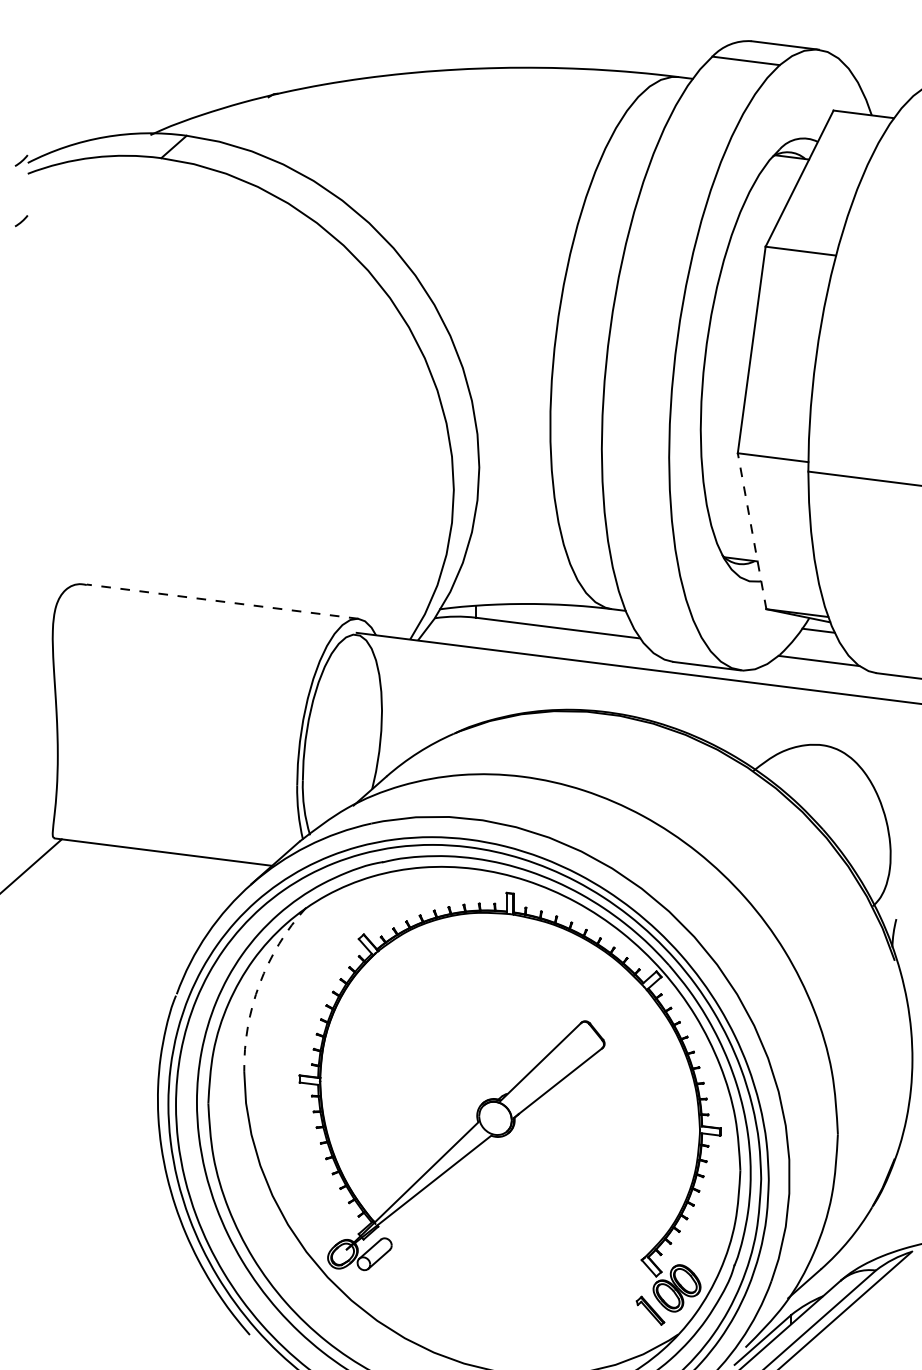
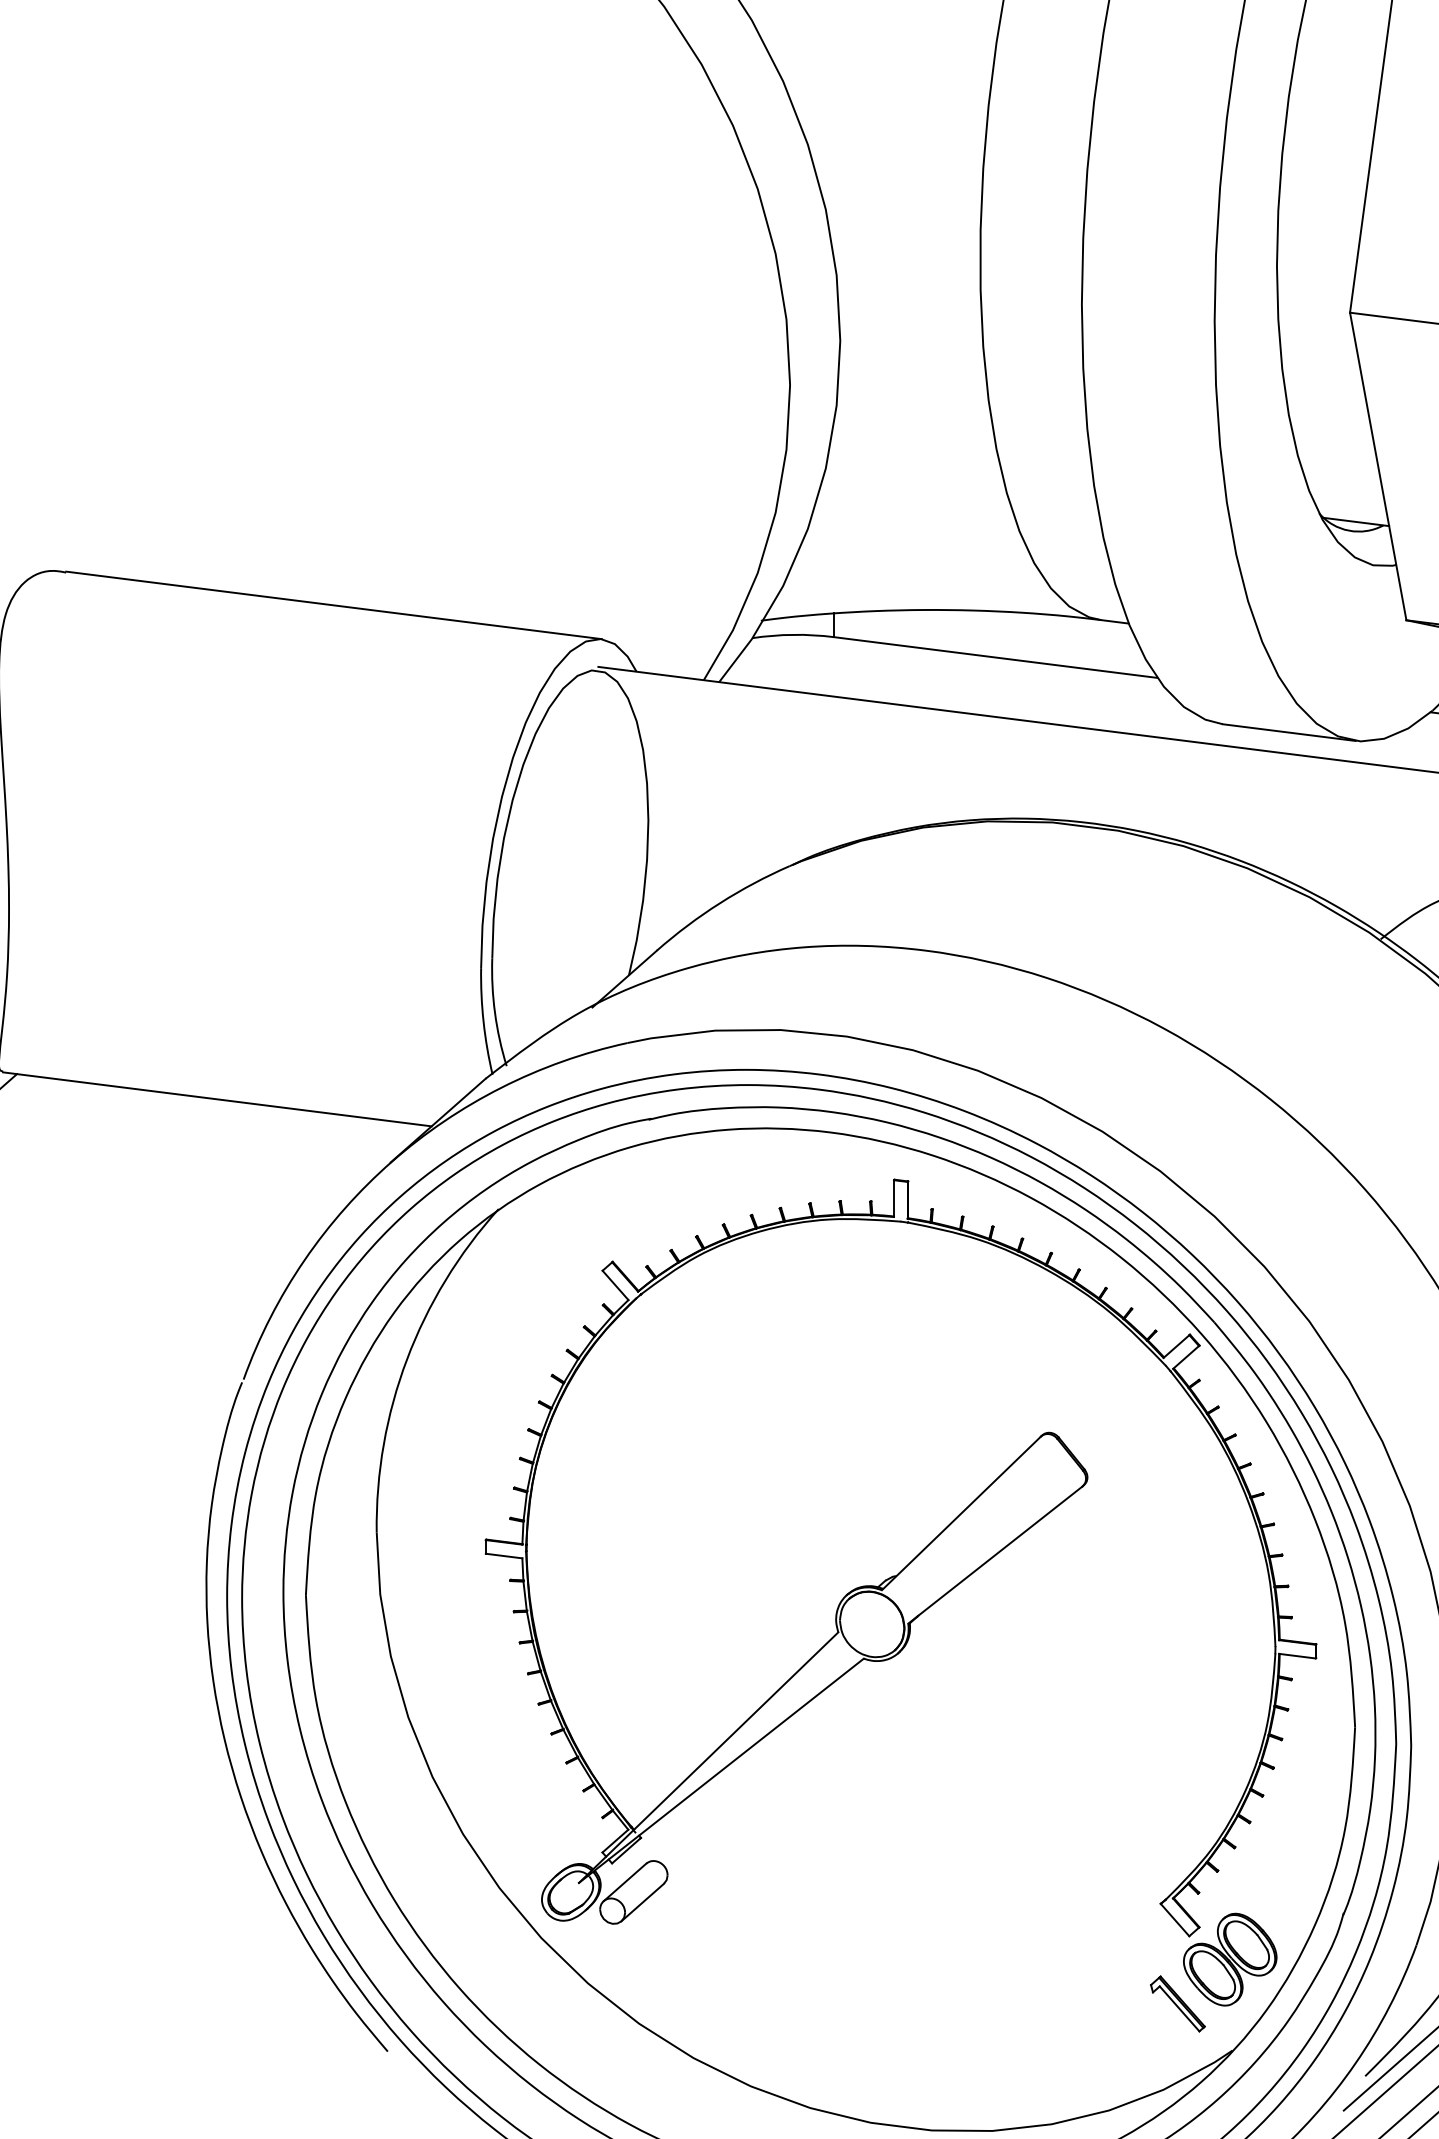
line: (752, 530) -> (1379, 465), dashed -> solid
line: (222, 601) -> (333, 605), dashed -> solid
arc: (259, 983) -> (406, 1358), dashed -> solid

